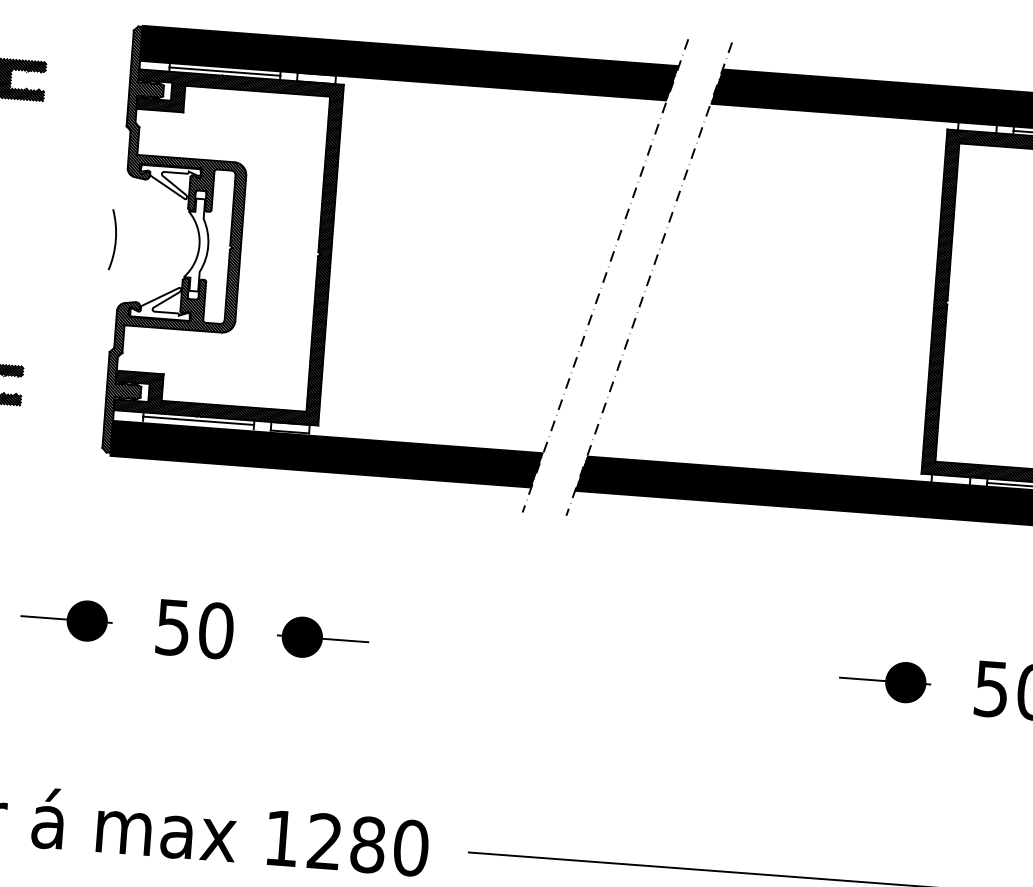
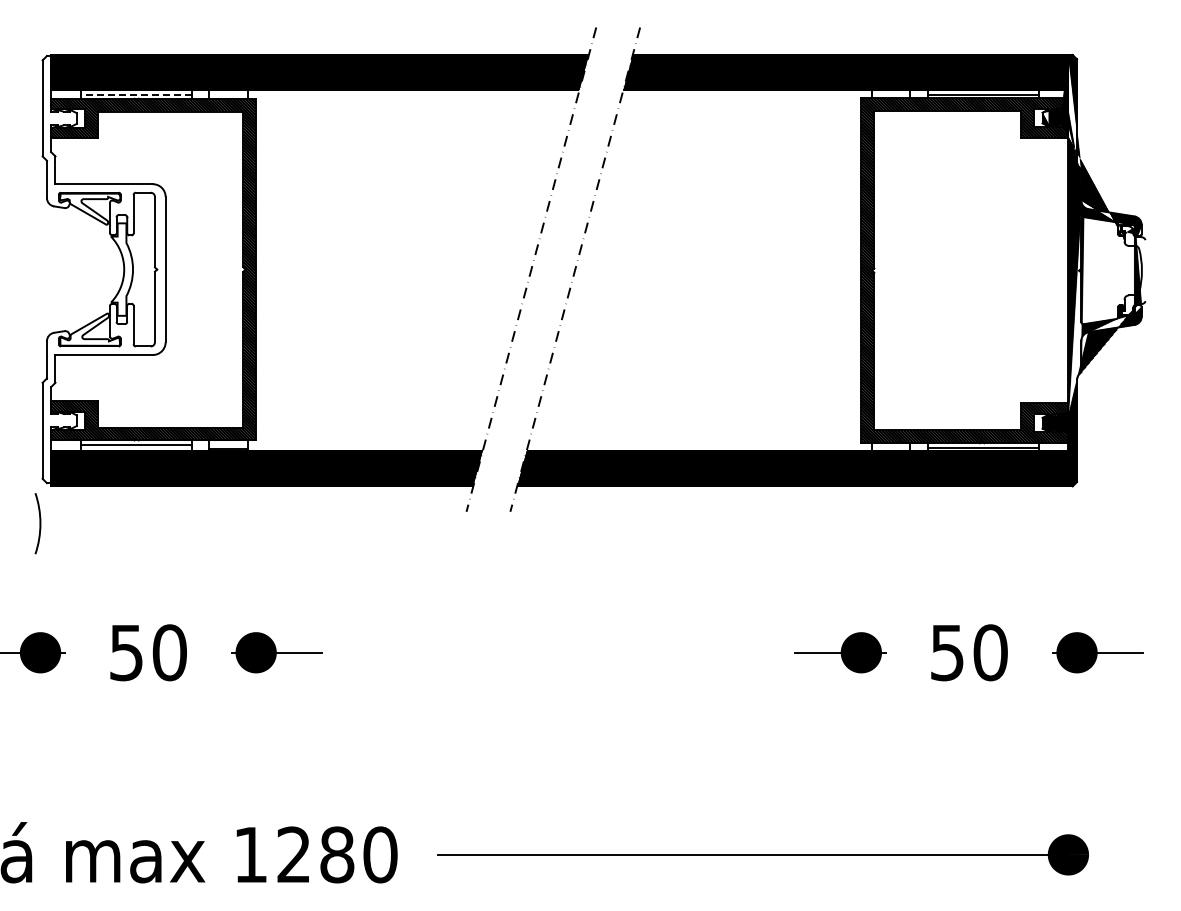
line: (224, 71) -> (136, 94), solid -> dashed
arc: (114, 239) -> (39, 523), moved
hatch: (178, 243) -> (103, 269), removed

